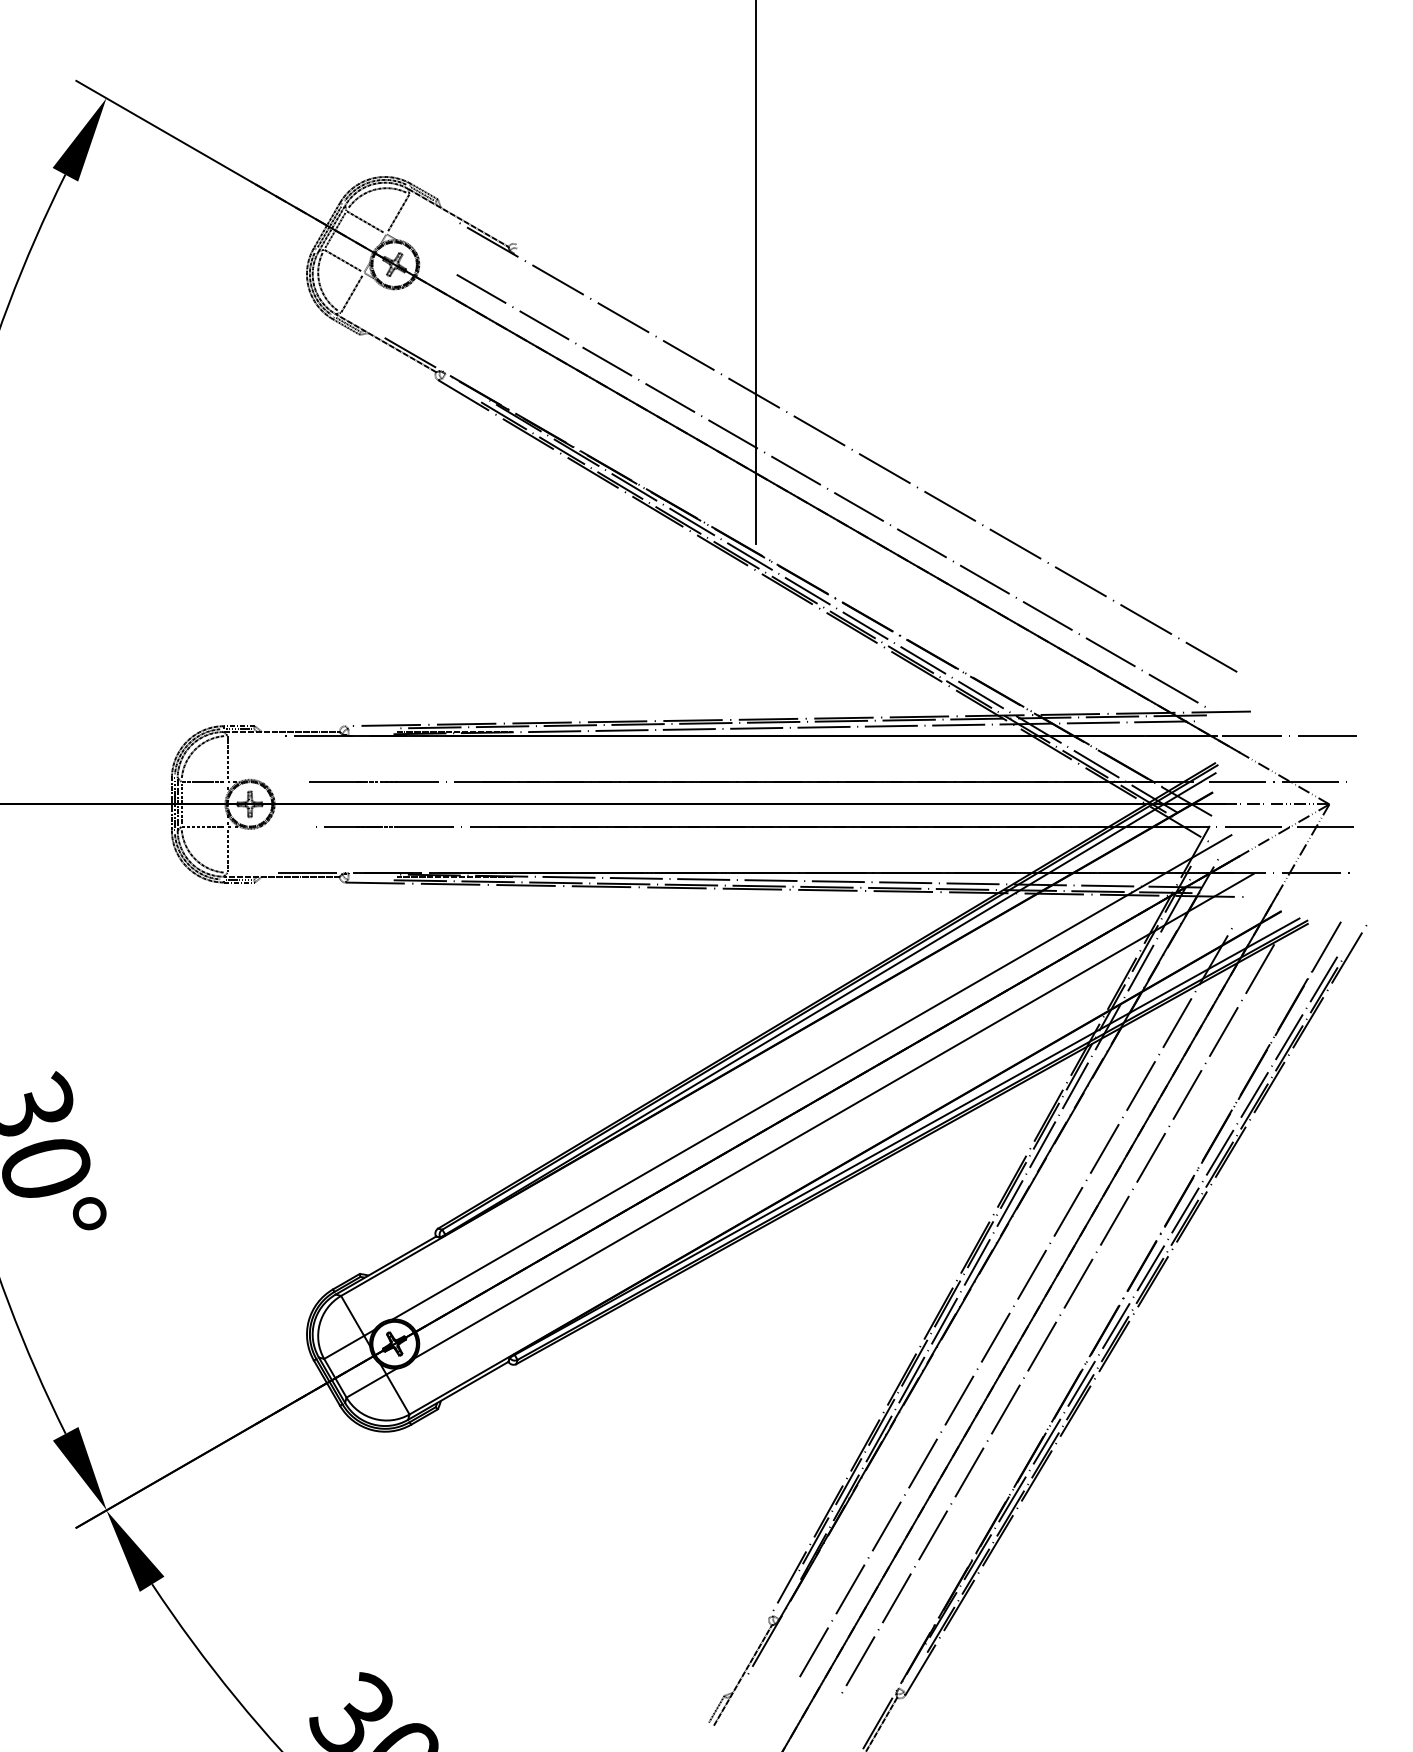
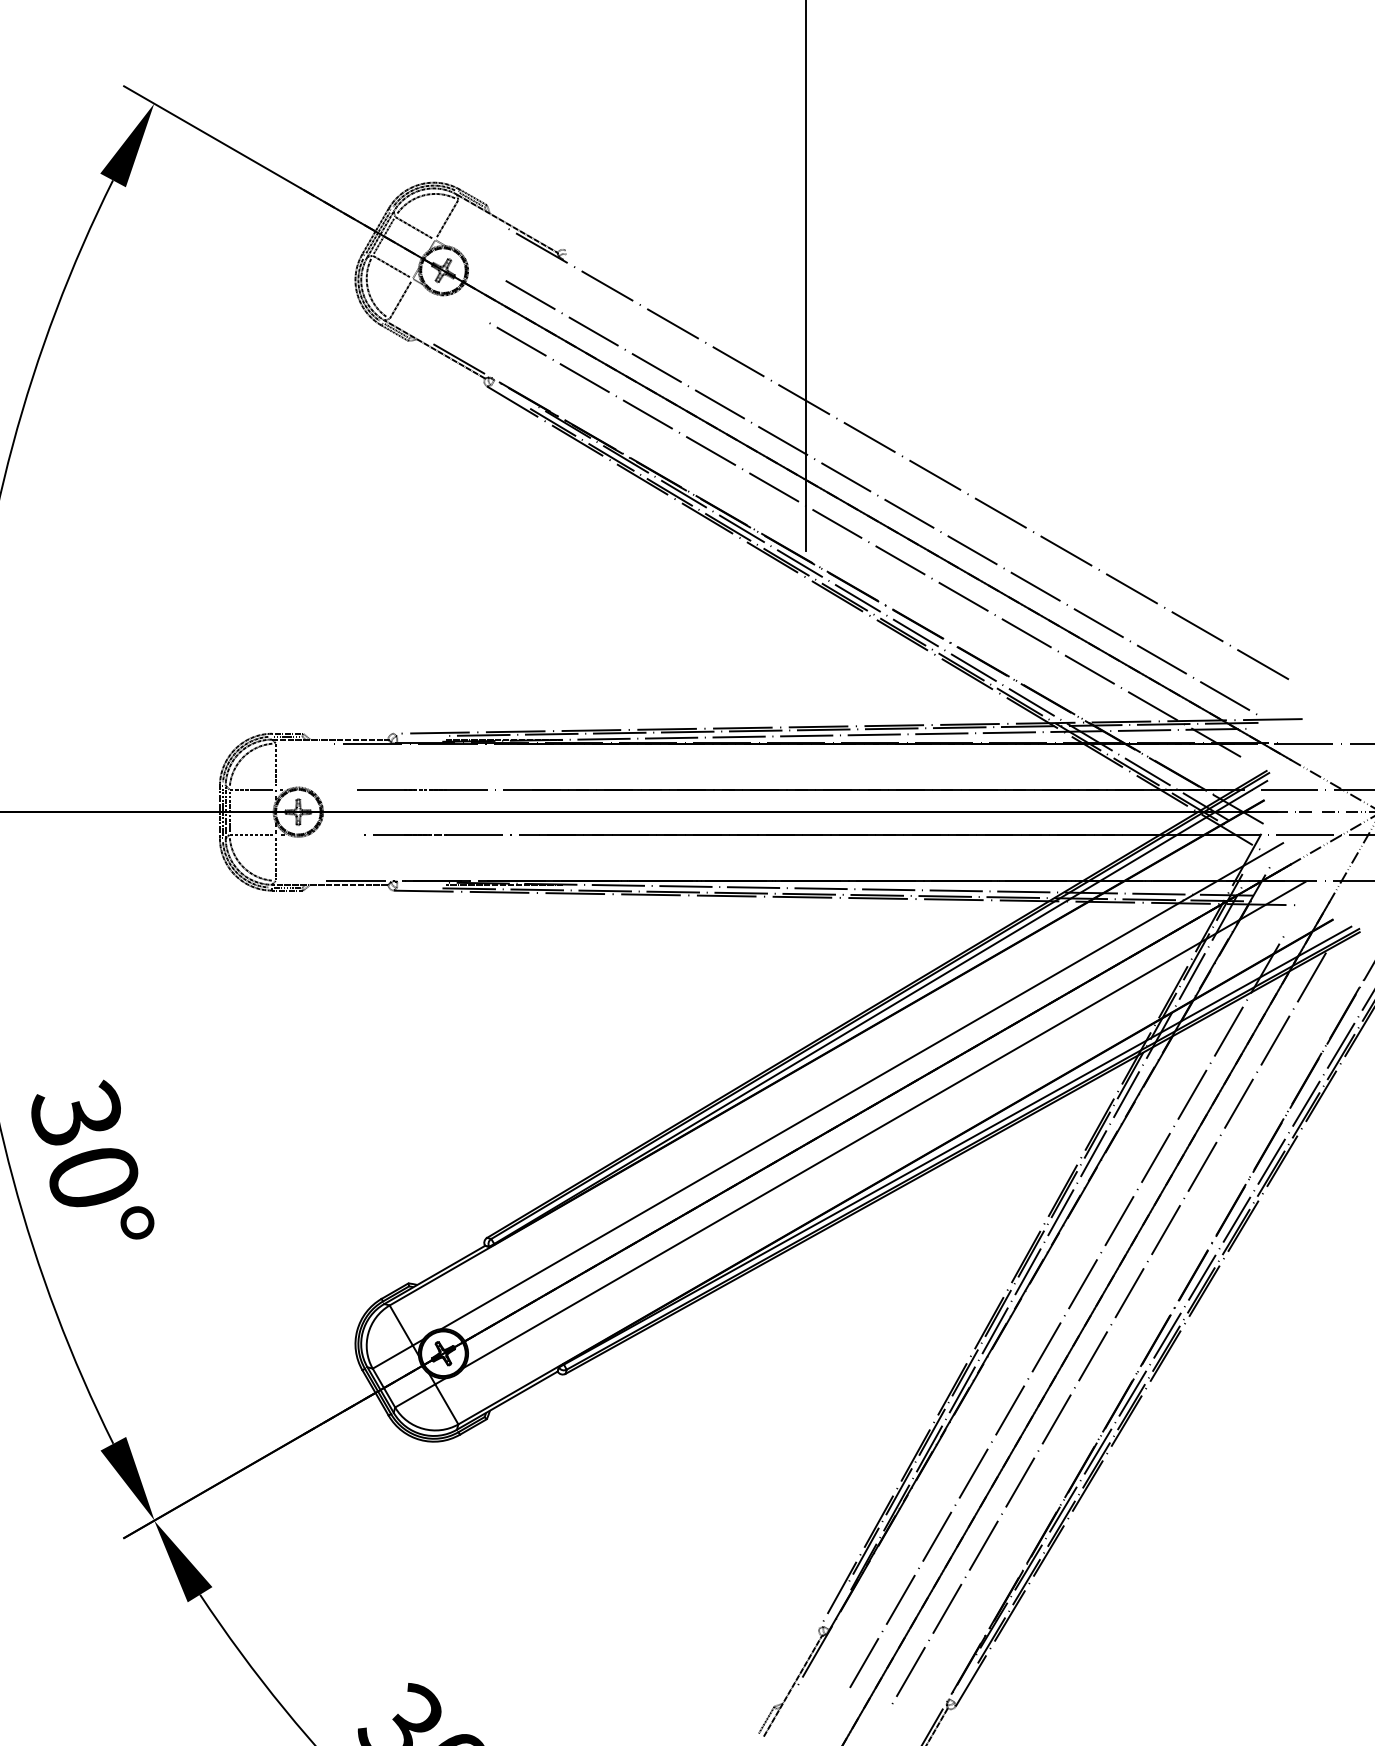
line: (811, 531) -> (861, 538), added

